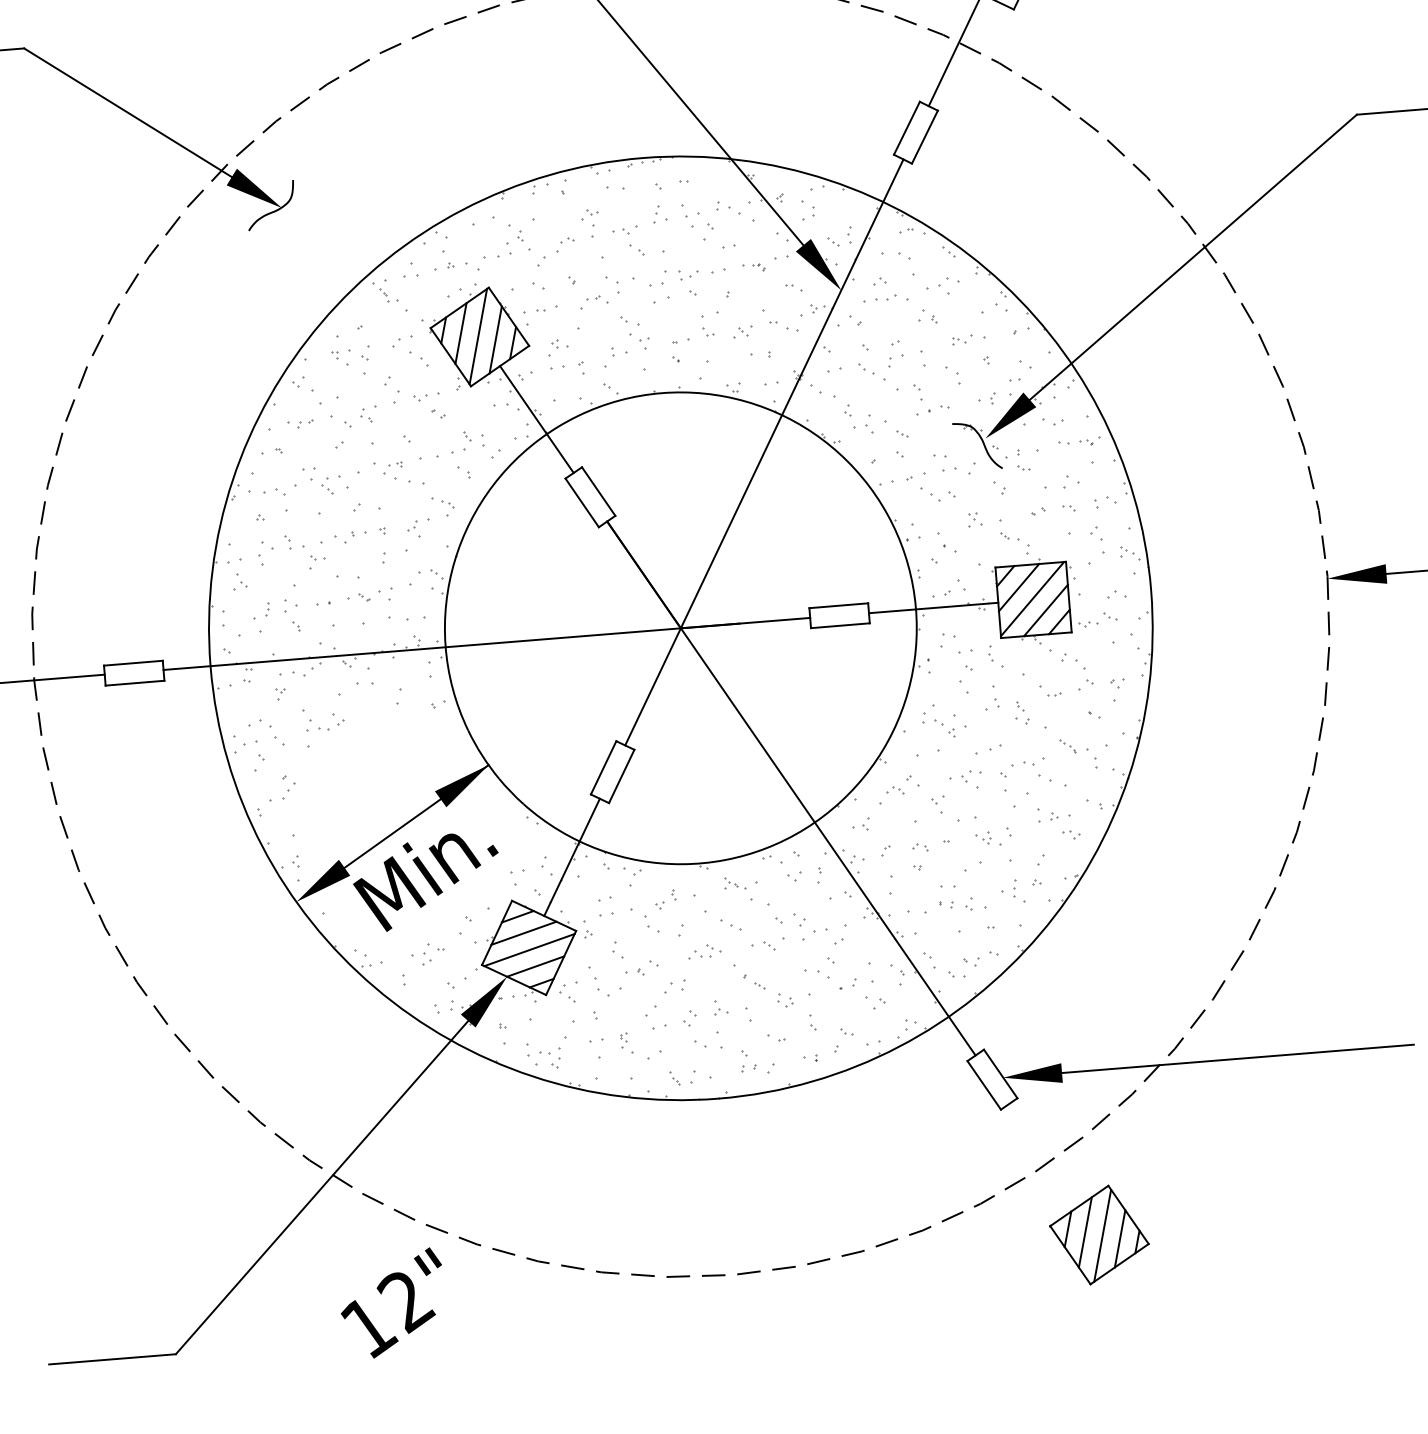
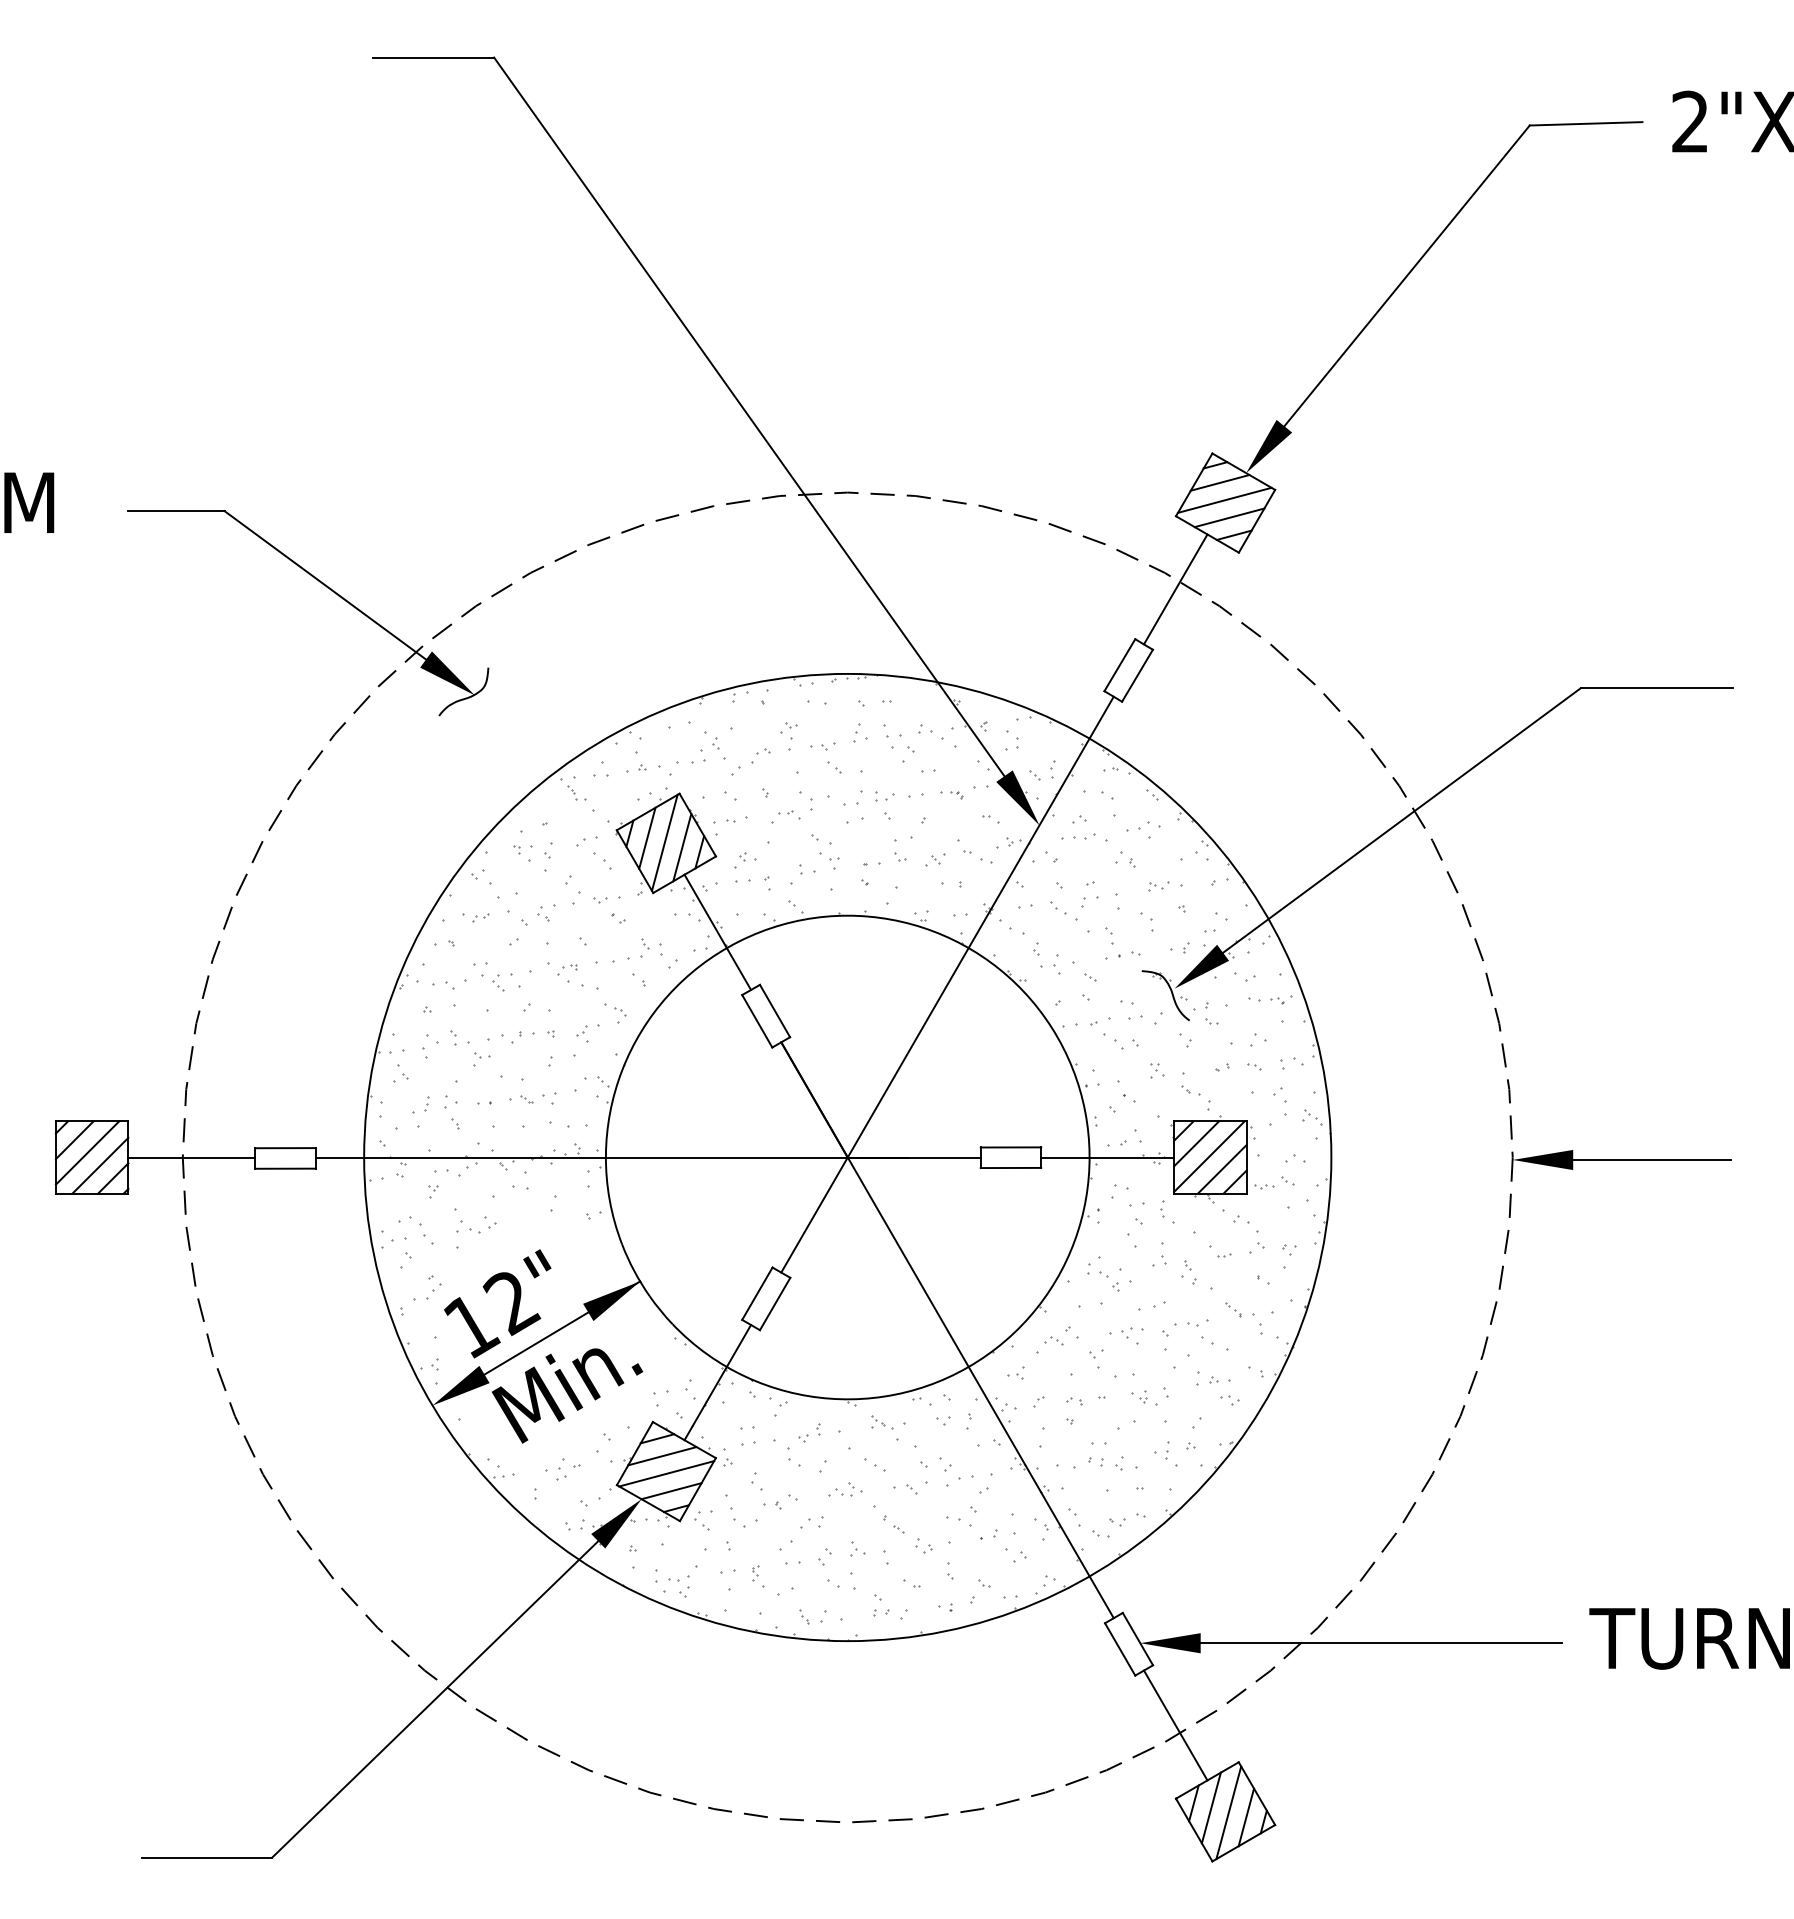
line: (1044, 1155) -> (1175, 1725), added
text: (392, 1303) -> (497, 1303), moved

